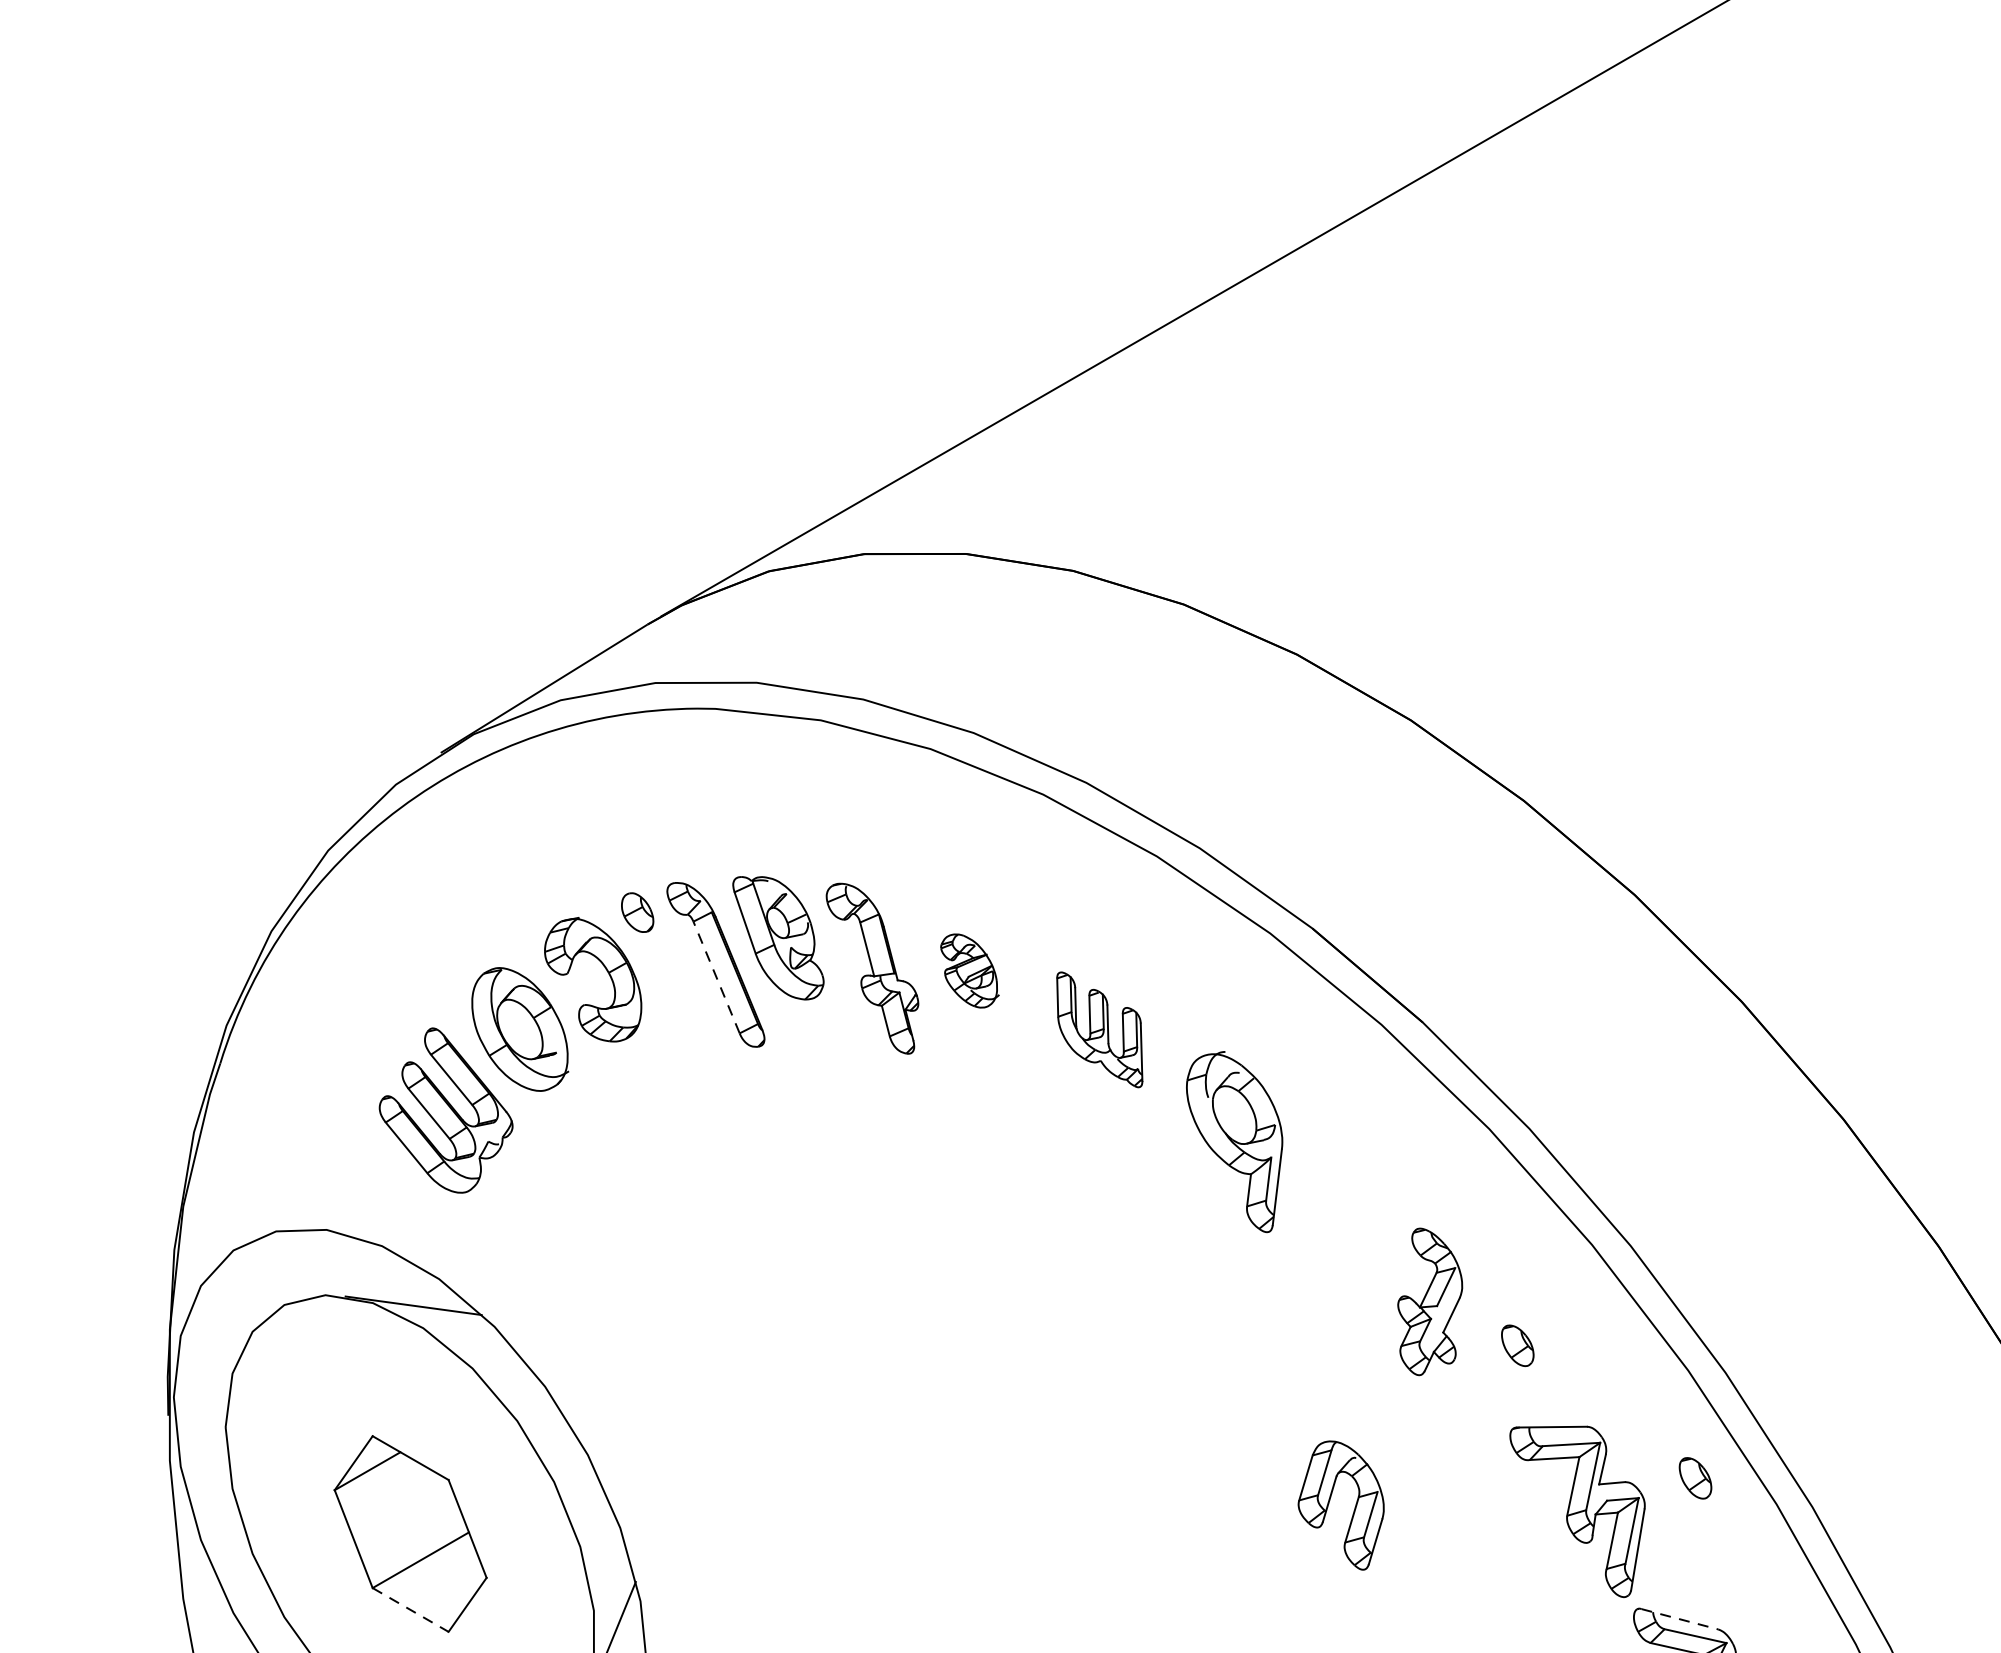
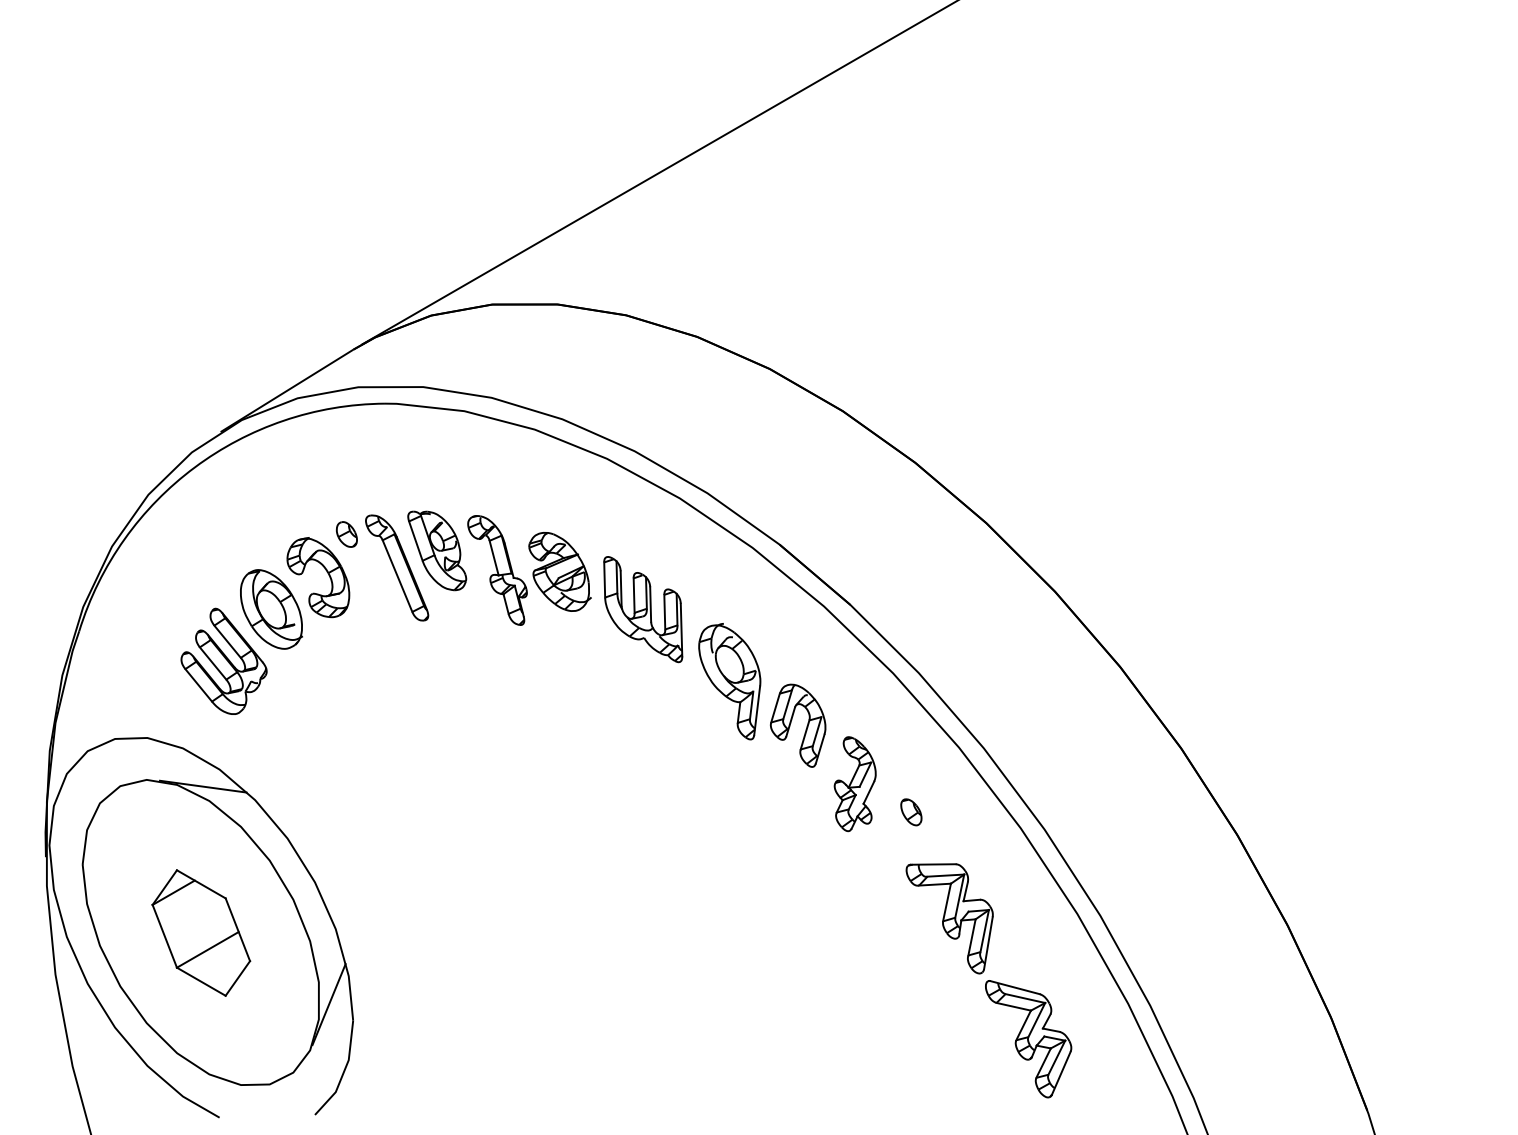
part: (969, 970) -> (559, 571), size x1.67
line: (716, 978) -> (397, 576), dashed -> solid
part: (1100, 1029) -> (643, 609), size x1.43
part: (1695, 1478) -> (1025, 897), removed
part: (1330, 1501) -> (791, 723), moved
line: (410, 1609) -> (201, 981), dashed -> solid
line: (1680, 1618) -> (1015, 987), dashed -> solid

